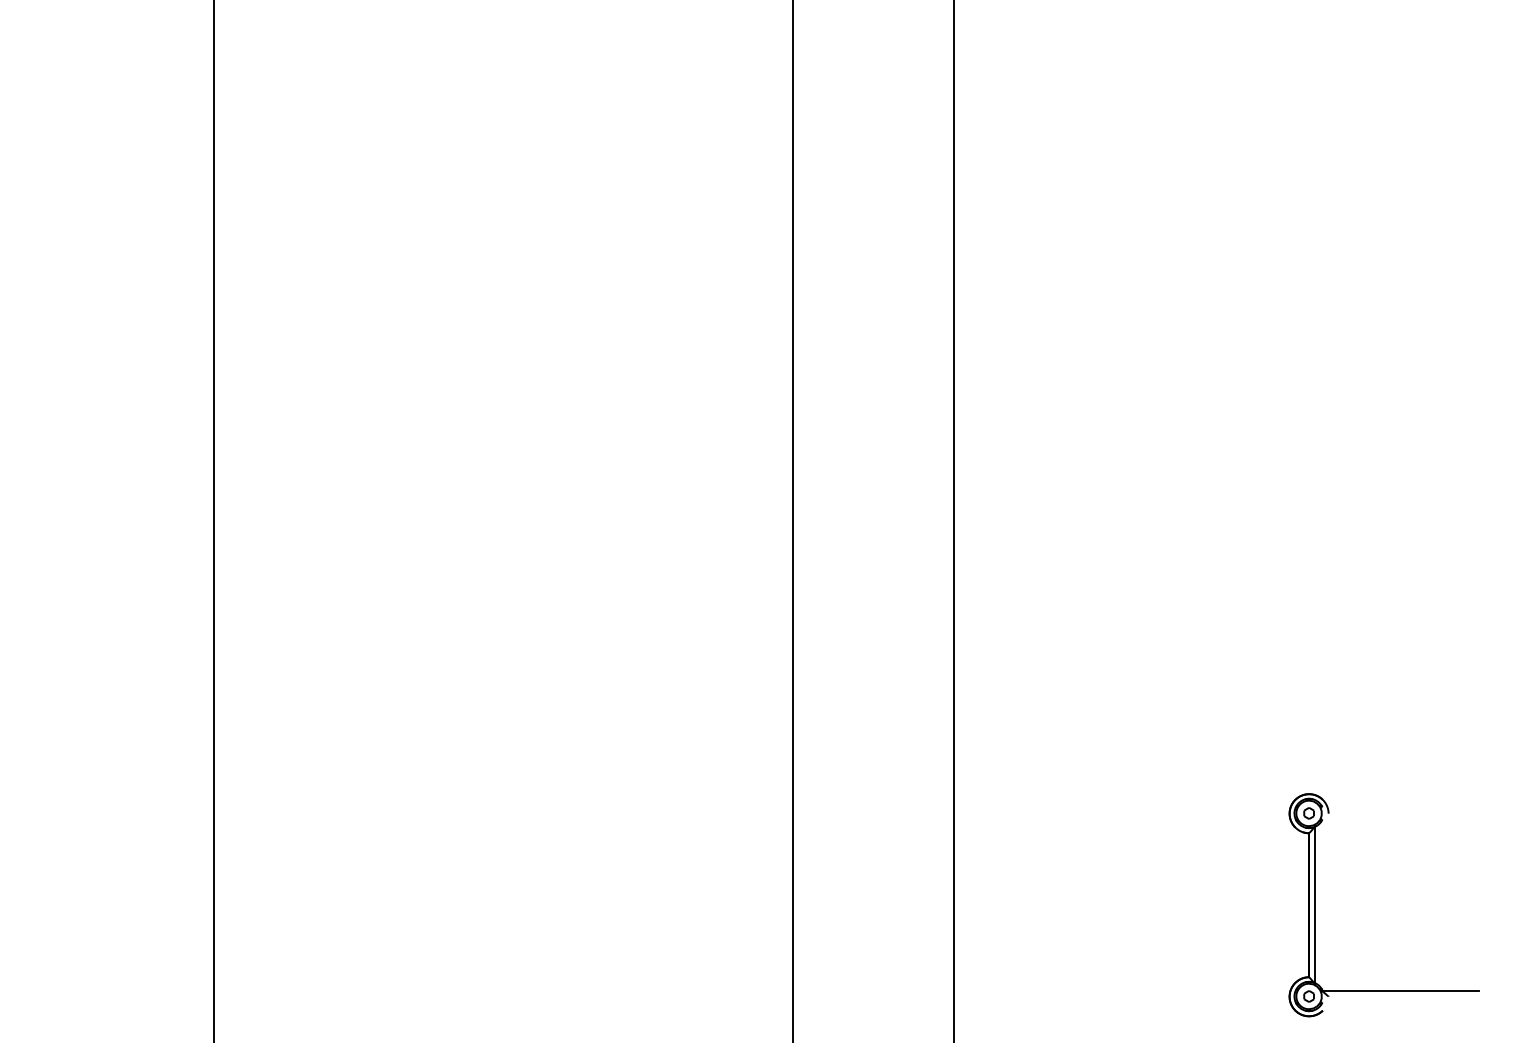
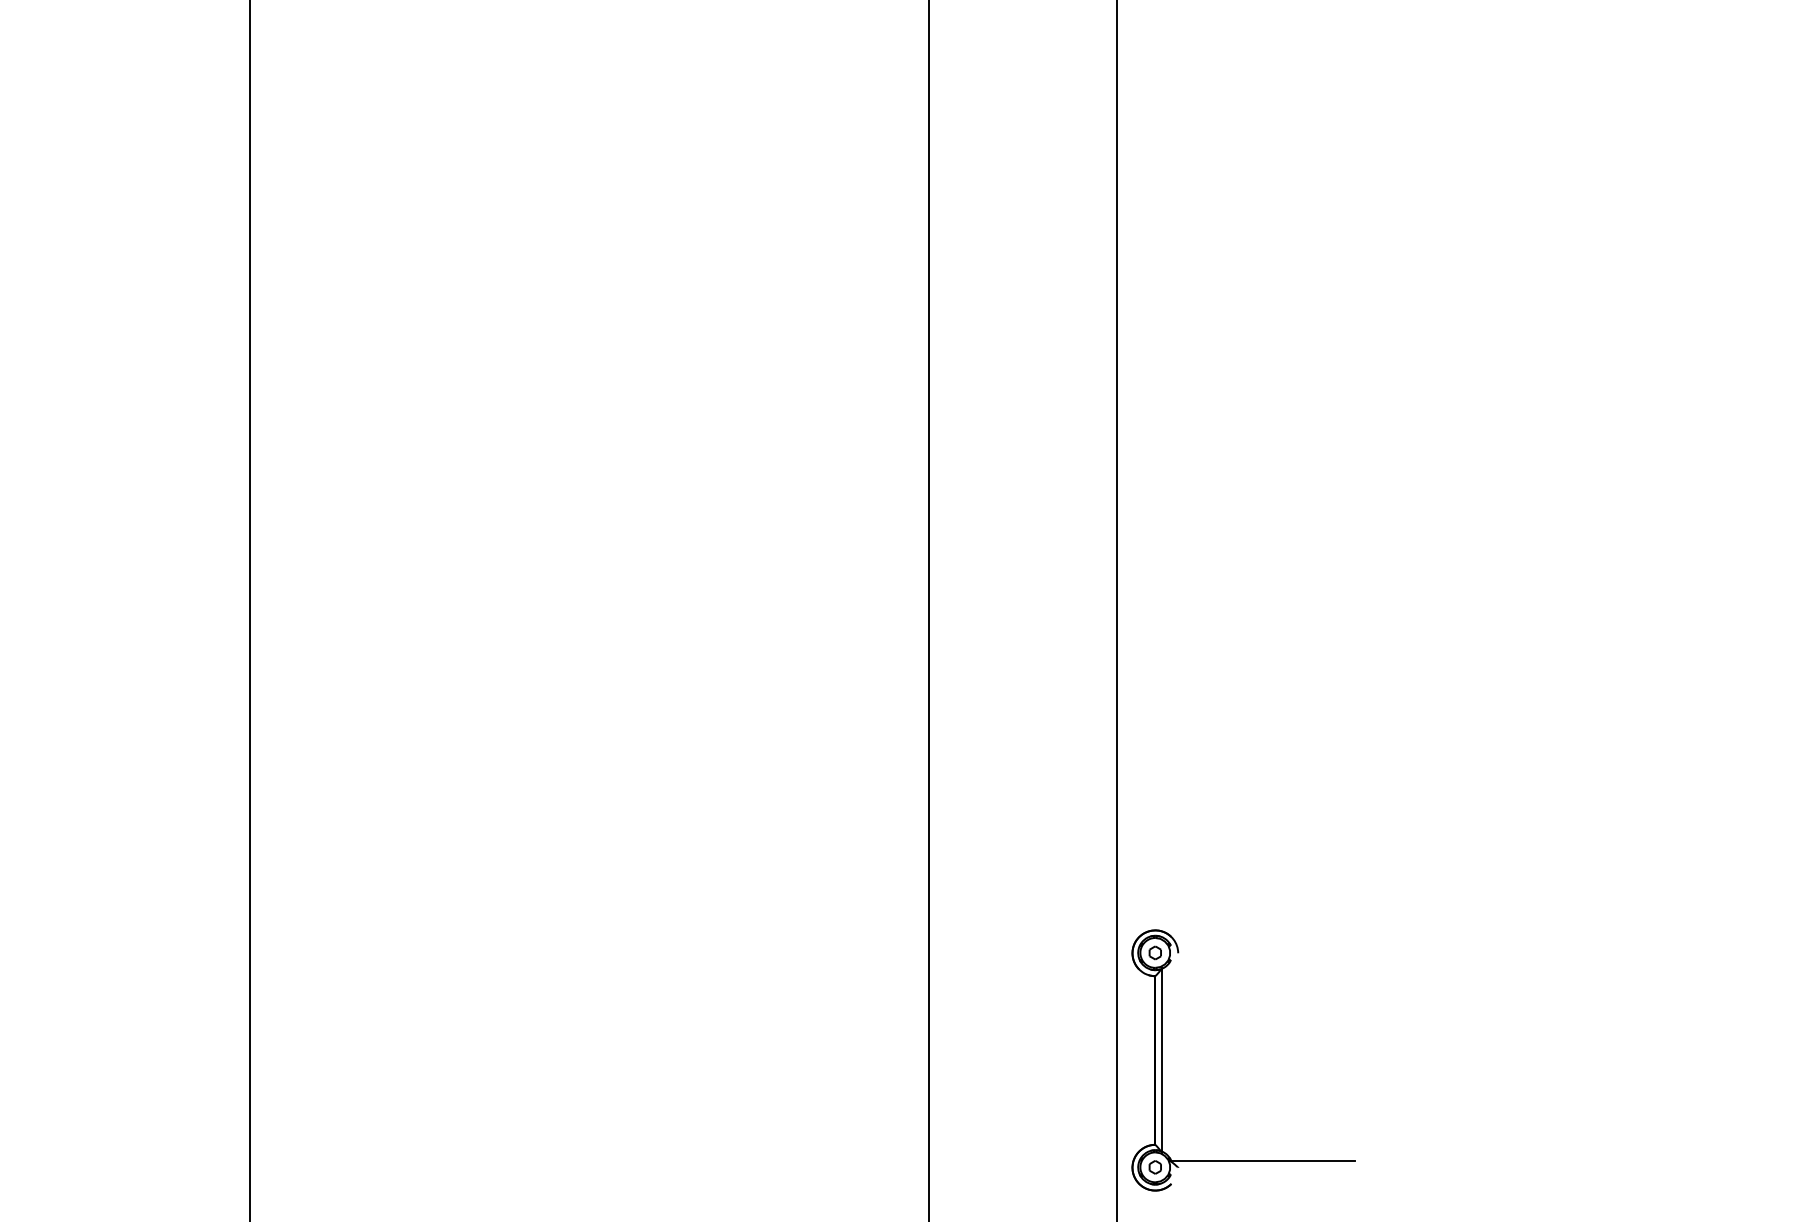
part: (1315, 905) -> (1162, 1060), moved

